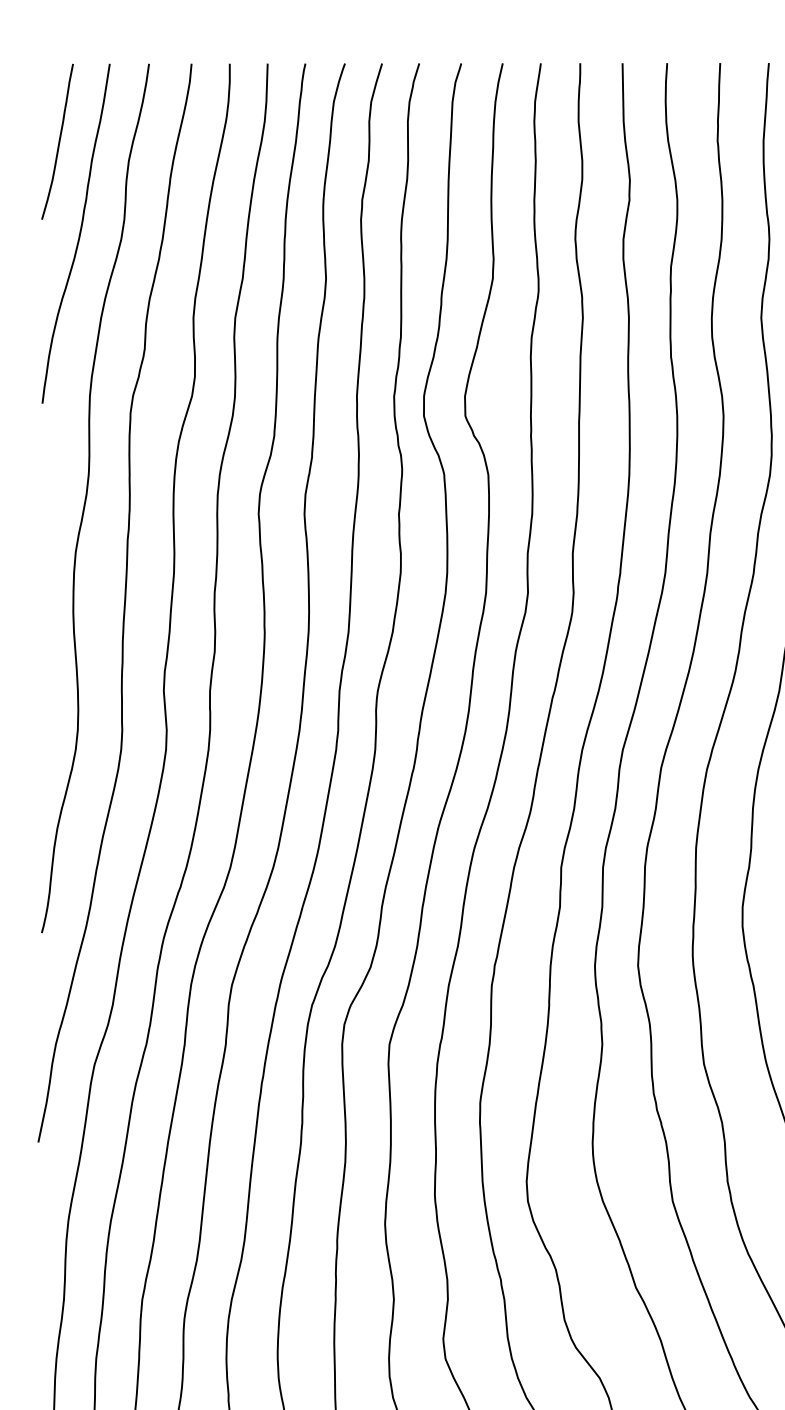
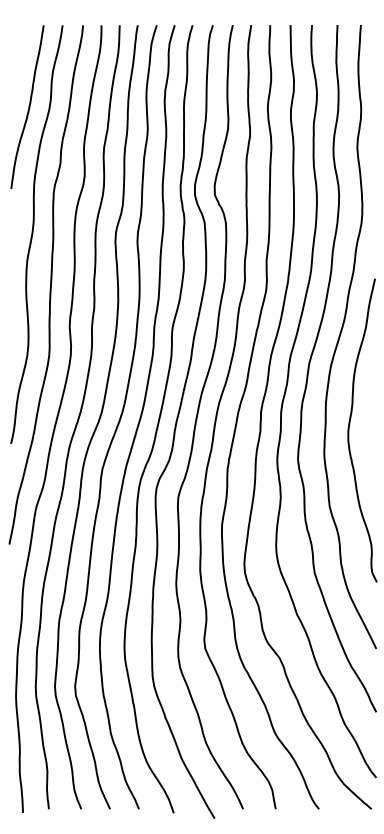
curve: (57, 140) -> (18, 62), removed

